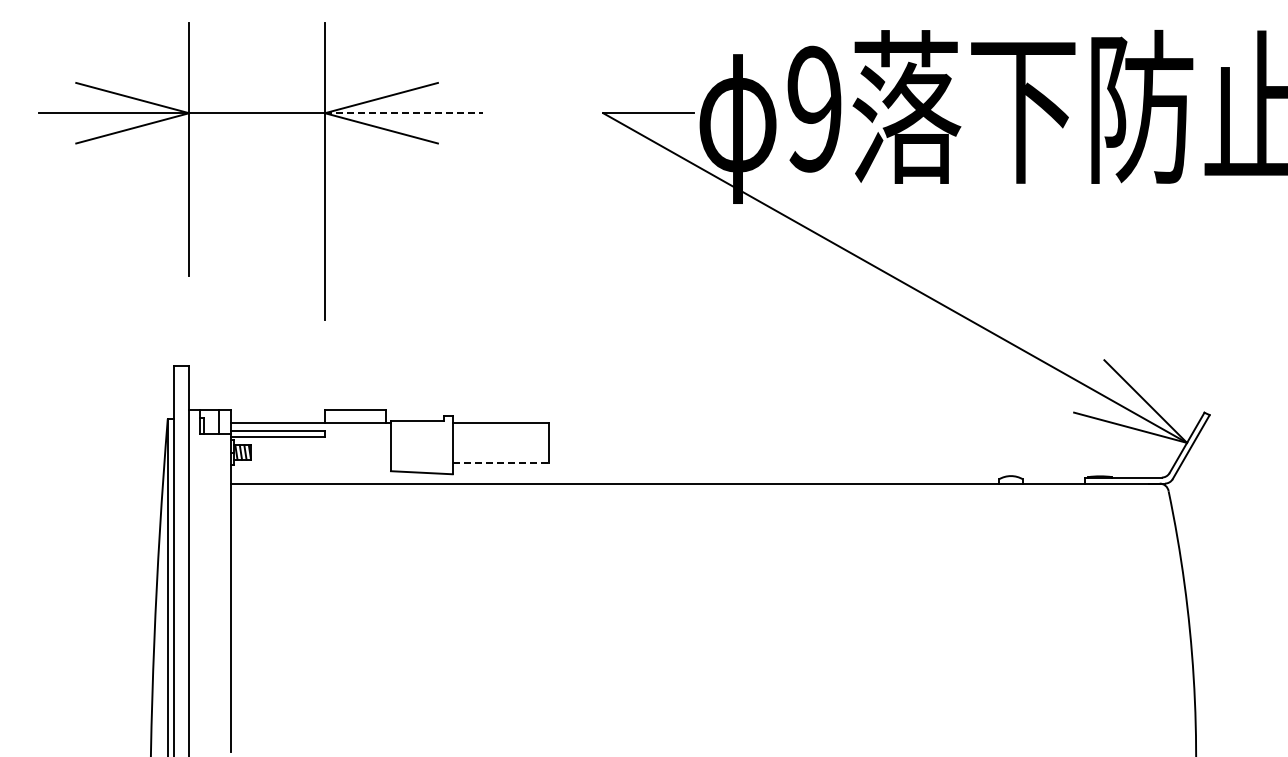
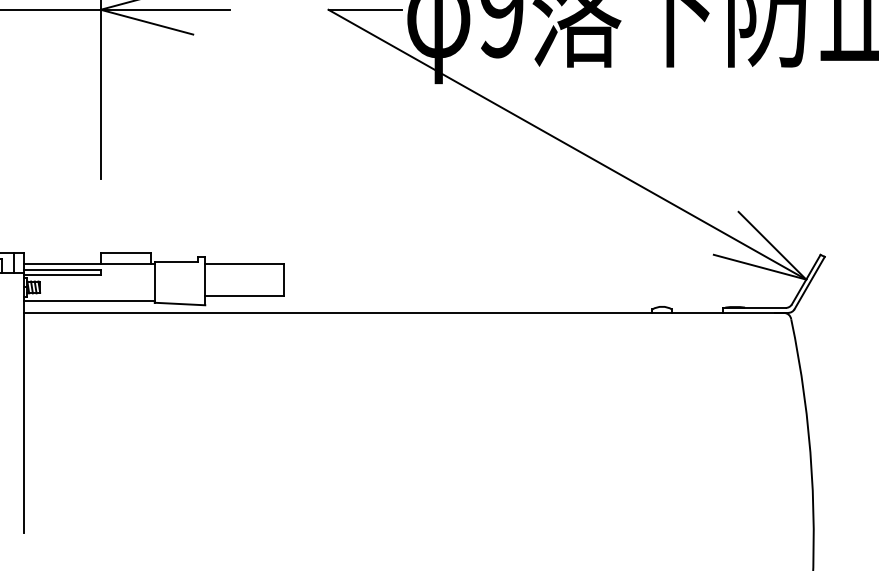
line: (404, 113) -> (165, 10), dashed -> solid
line: (501, 462) -> (245, 295), dashed -> solid
line: (310, 468) -> (88, 300), added

